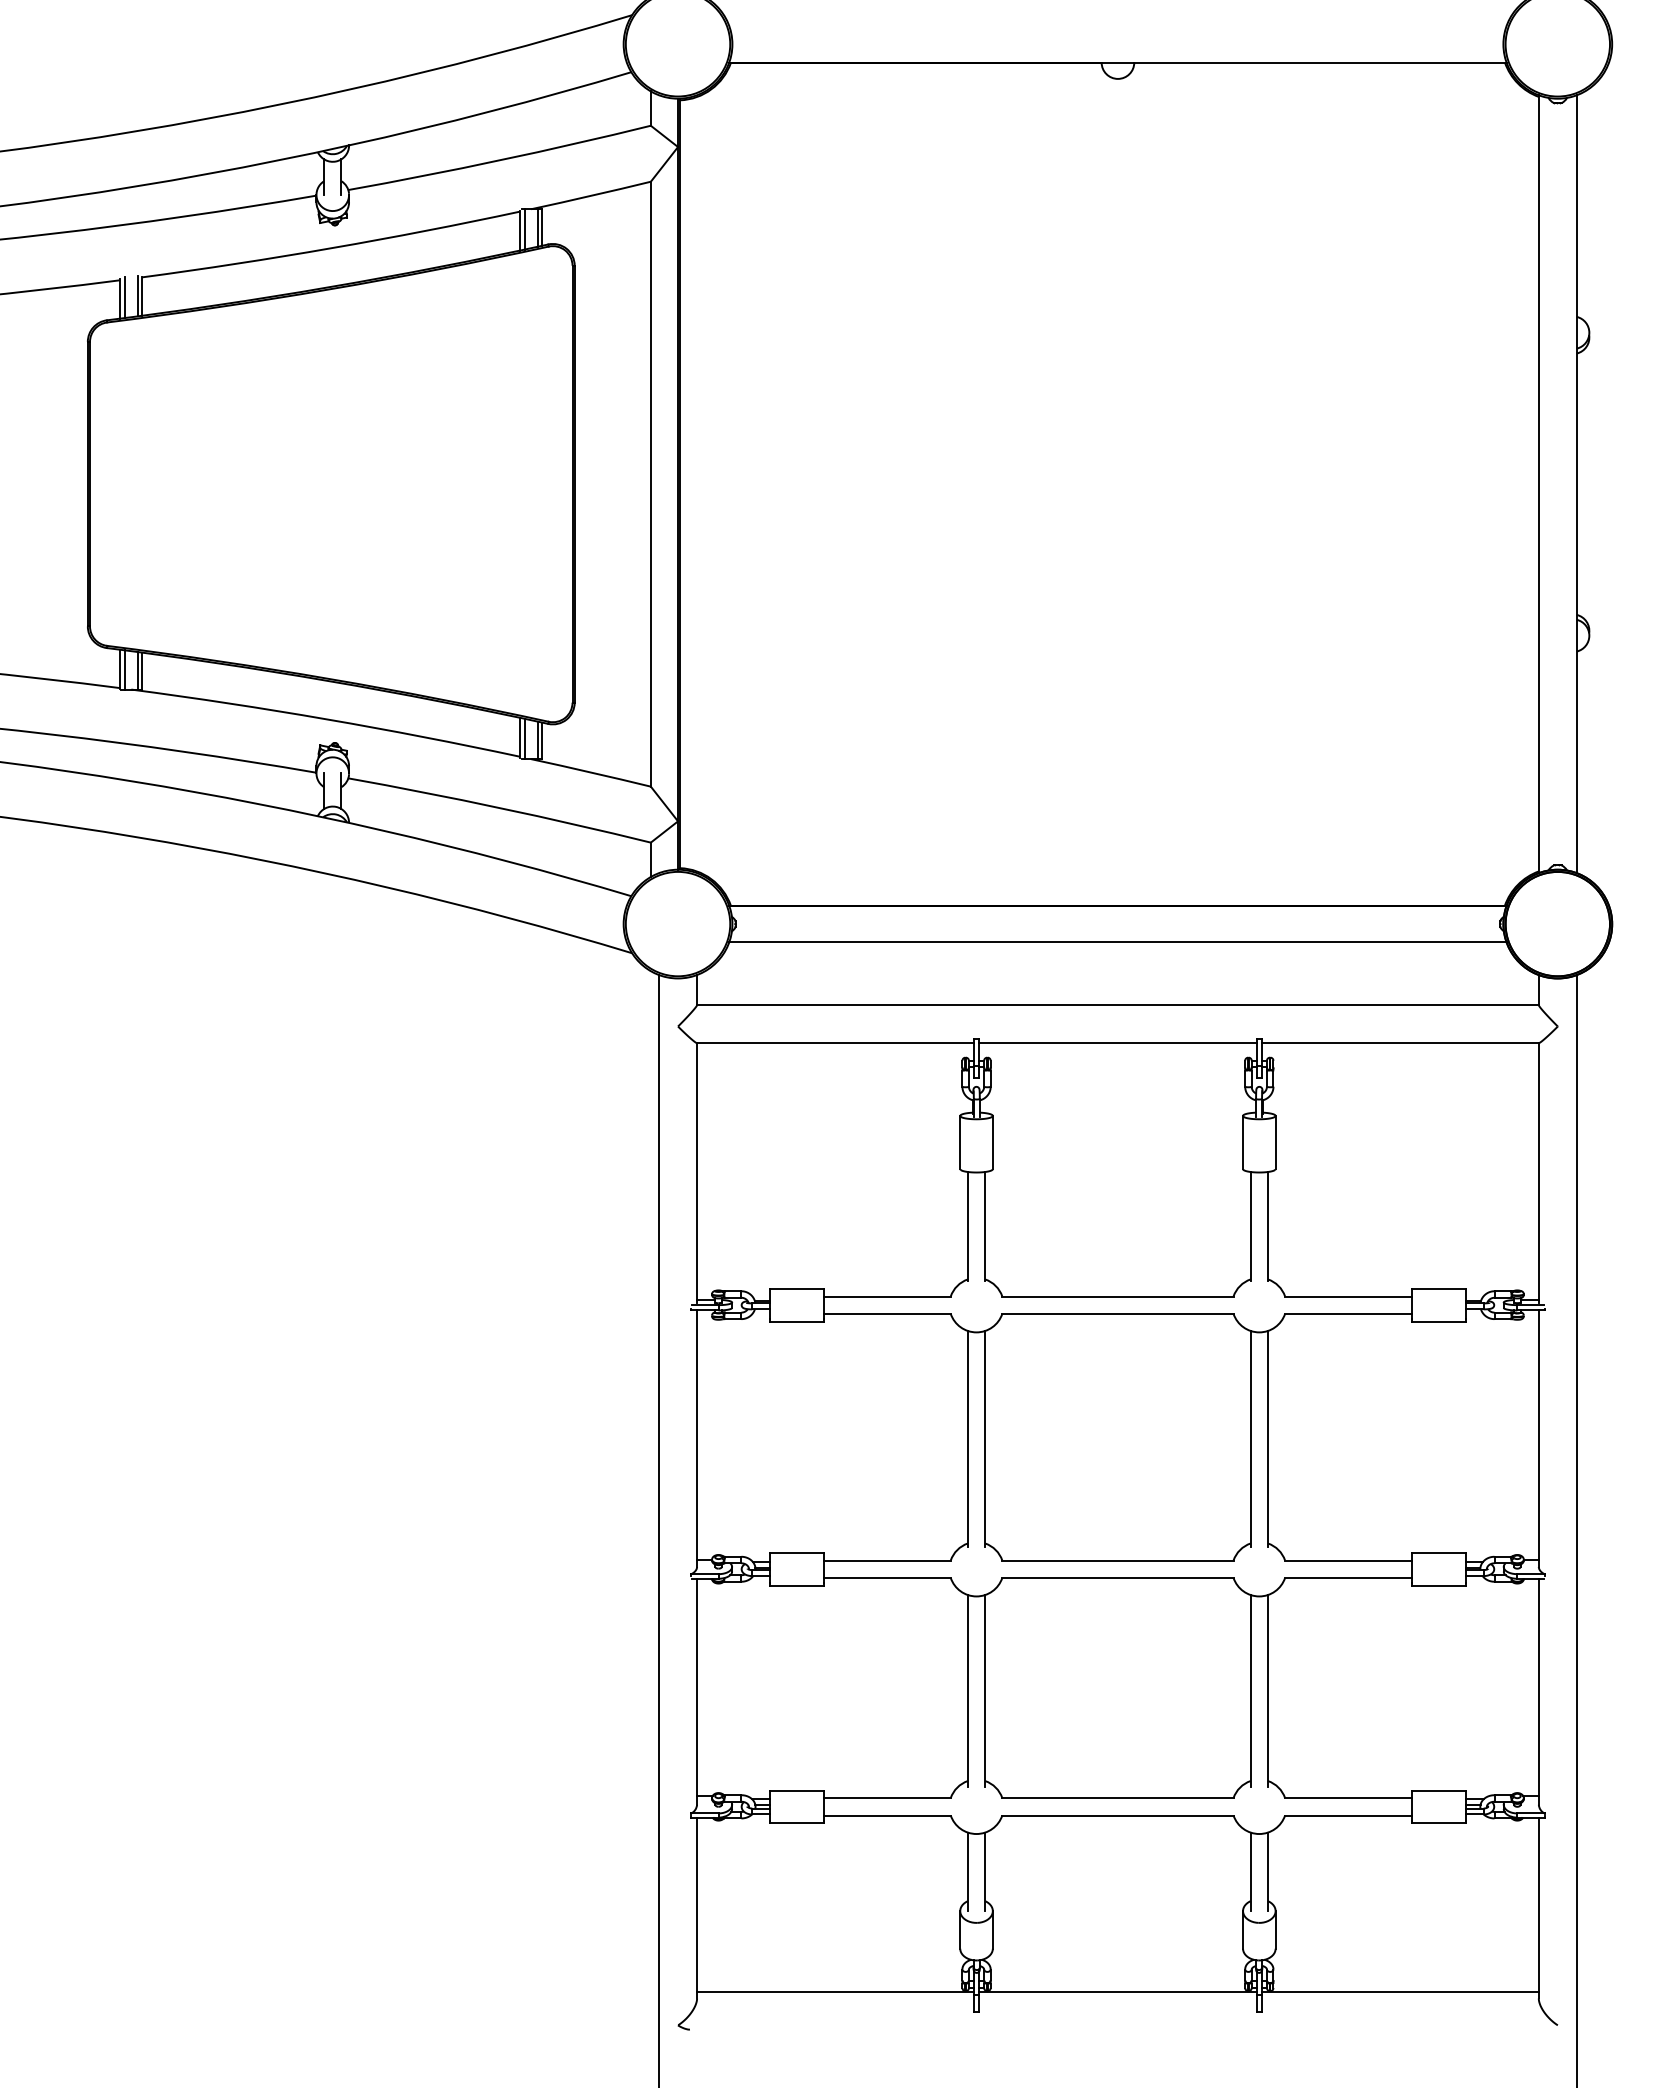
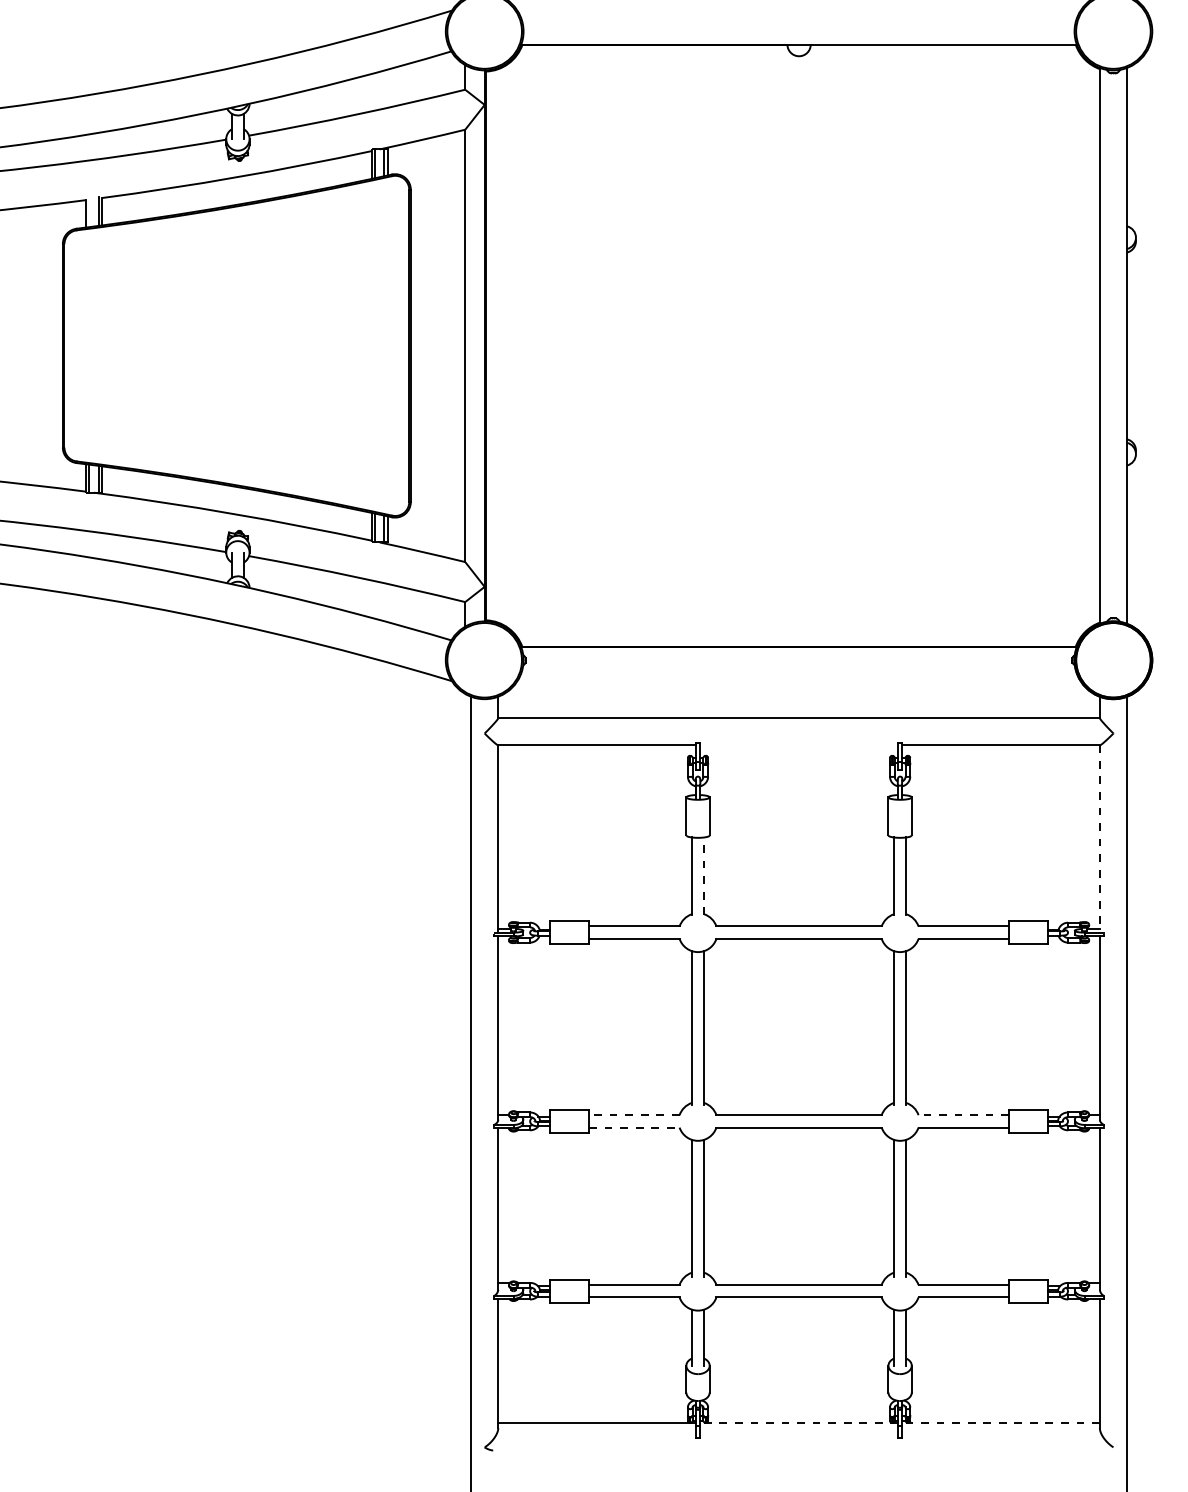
line: (124, 297) -> (89, 212), removed
line: (1117, 942) -> (798, 673), removed
line: (1117, 1043) -> (798, 745), removed
line: (1538, 1172) -> (1099, 837), solid -> dashed
line: (985, 1225) -> (704, 875), solid -> dashed
line: (886, 1560) -> (633, 1115), solid -> dashed
line: (1347, 1560) -> (963, 1115), solid -> dashed
line: (887, 1577) -> (634, 1127), solid -> dashed
line: (1117, 1991) -> (798, 1423), solid -> dashed
line: (1399, 1991) -> (1000, 1423), solid -> dashed

